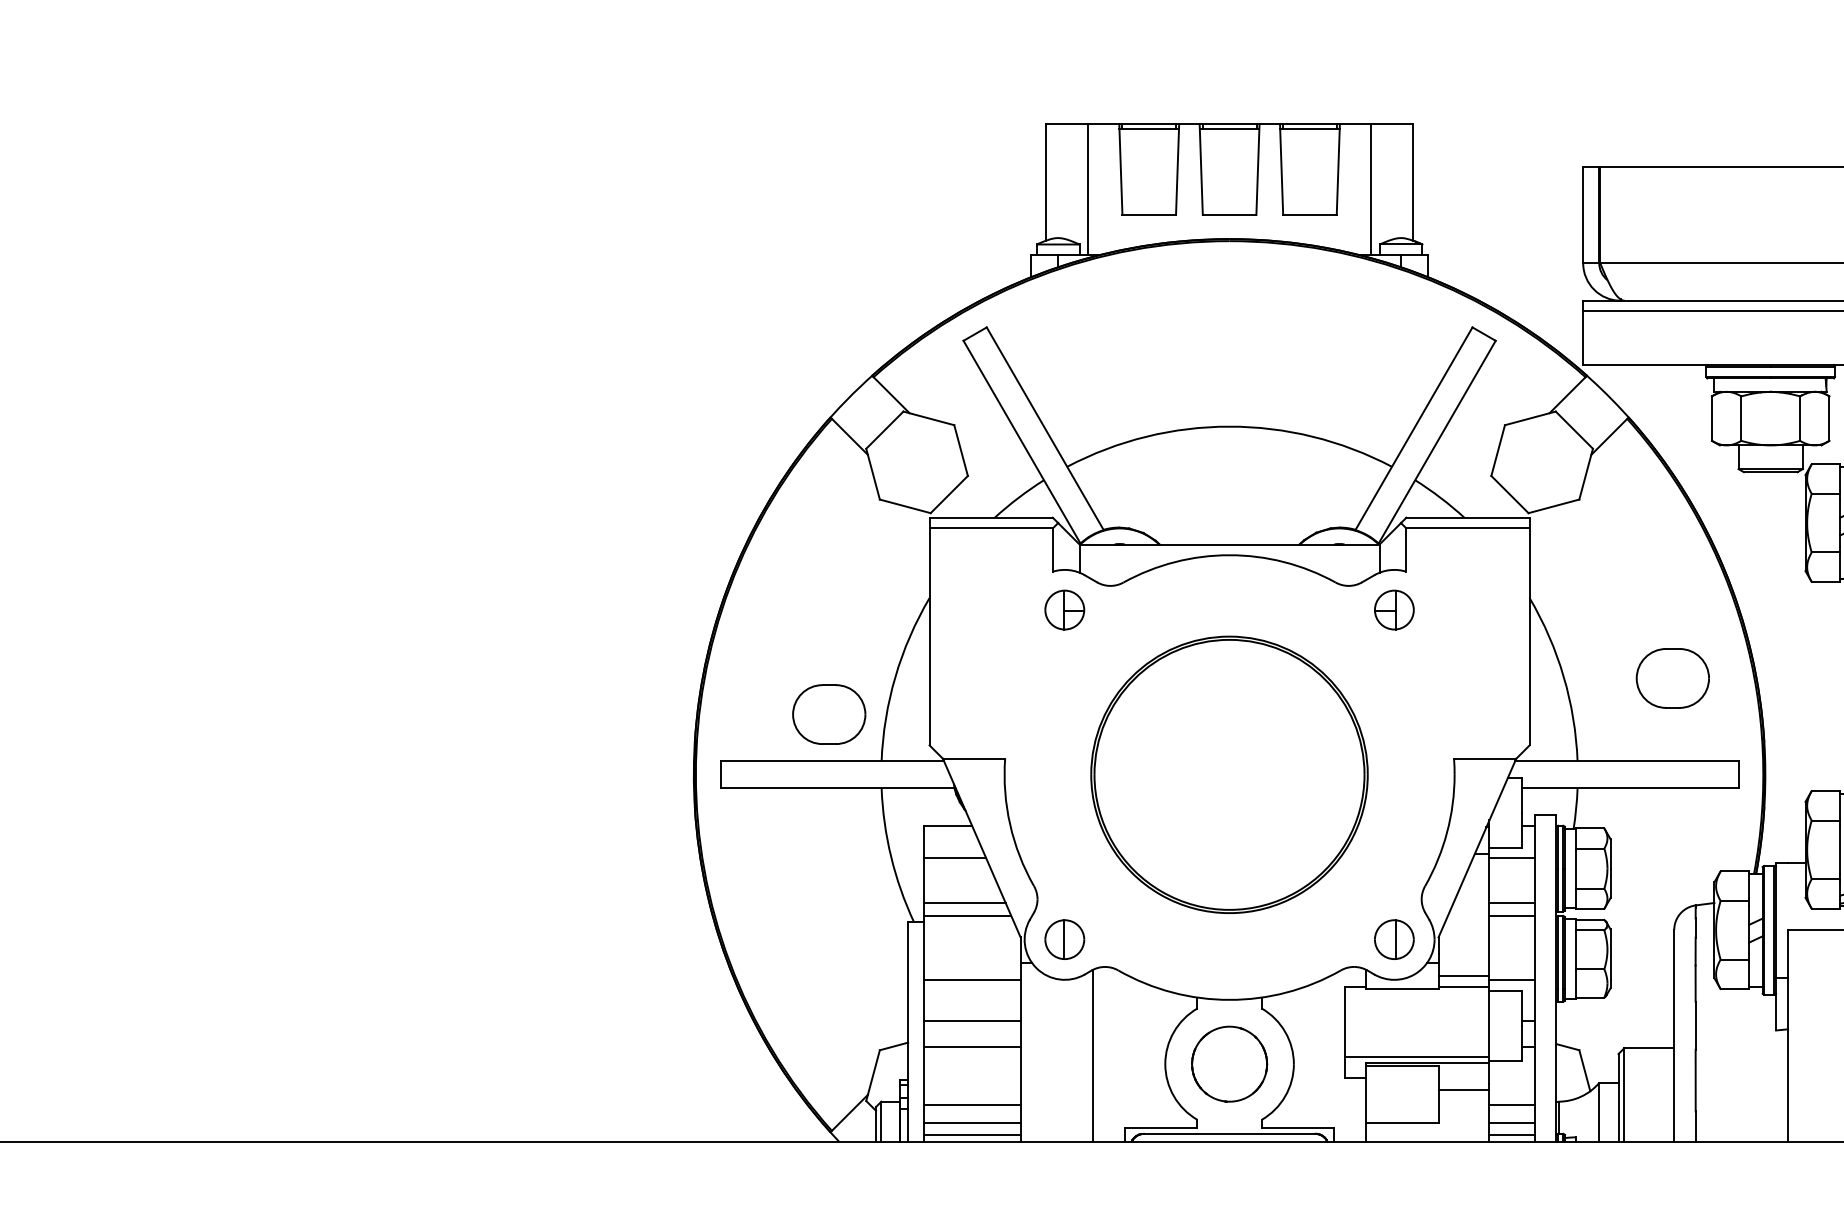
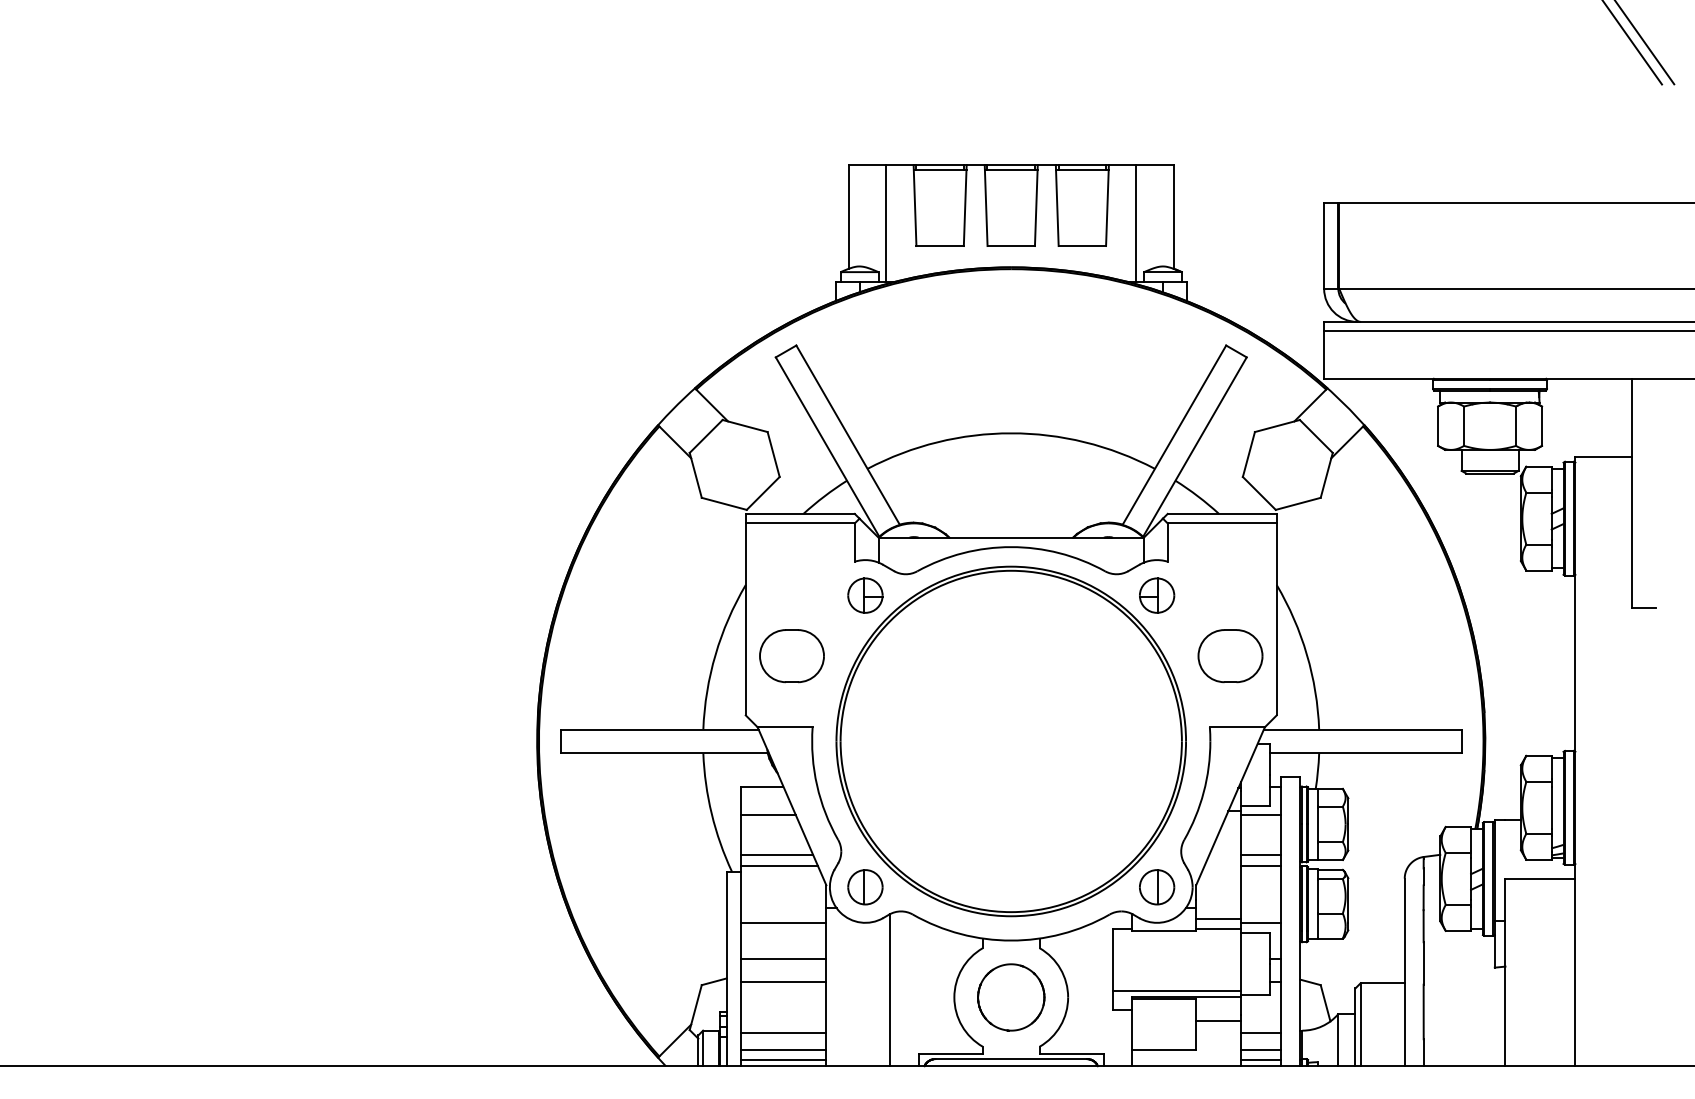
part: (1672, 678) -> (1230, 656), moved
part: (828, 715) -> (791, 656), moved
part: (1228, 774) -> (1010, 741), size x1.43

